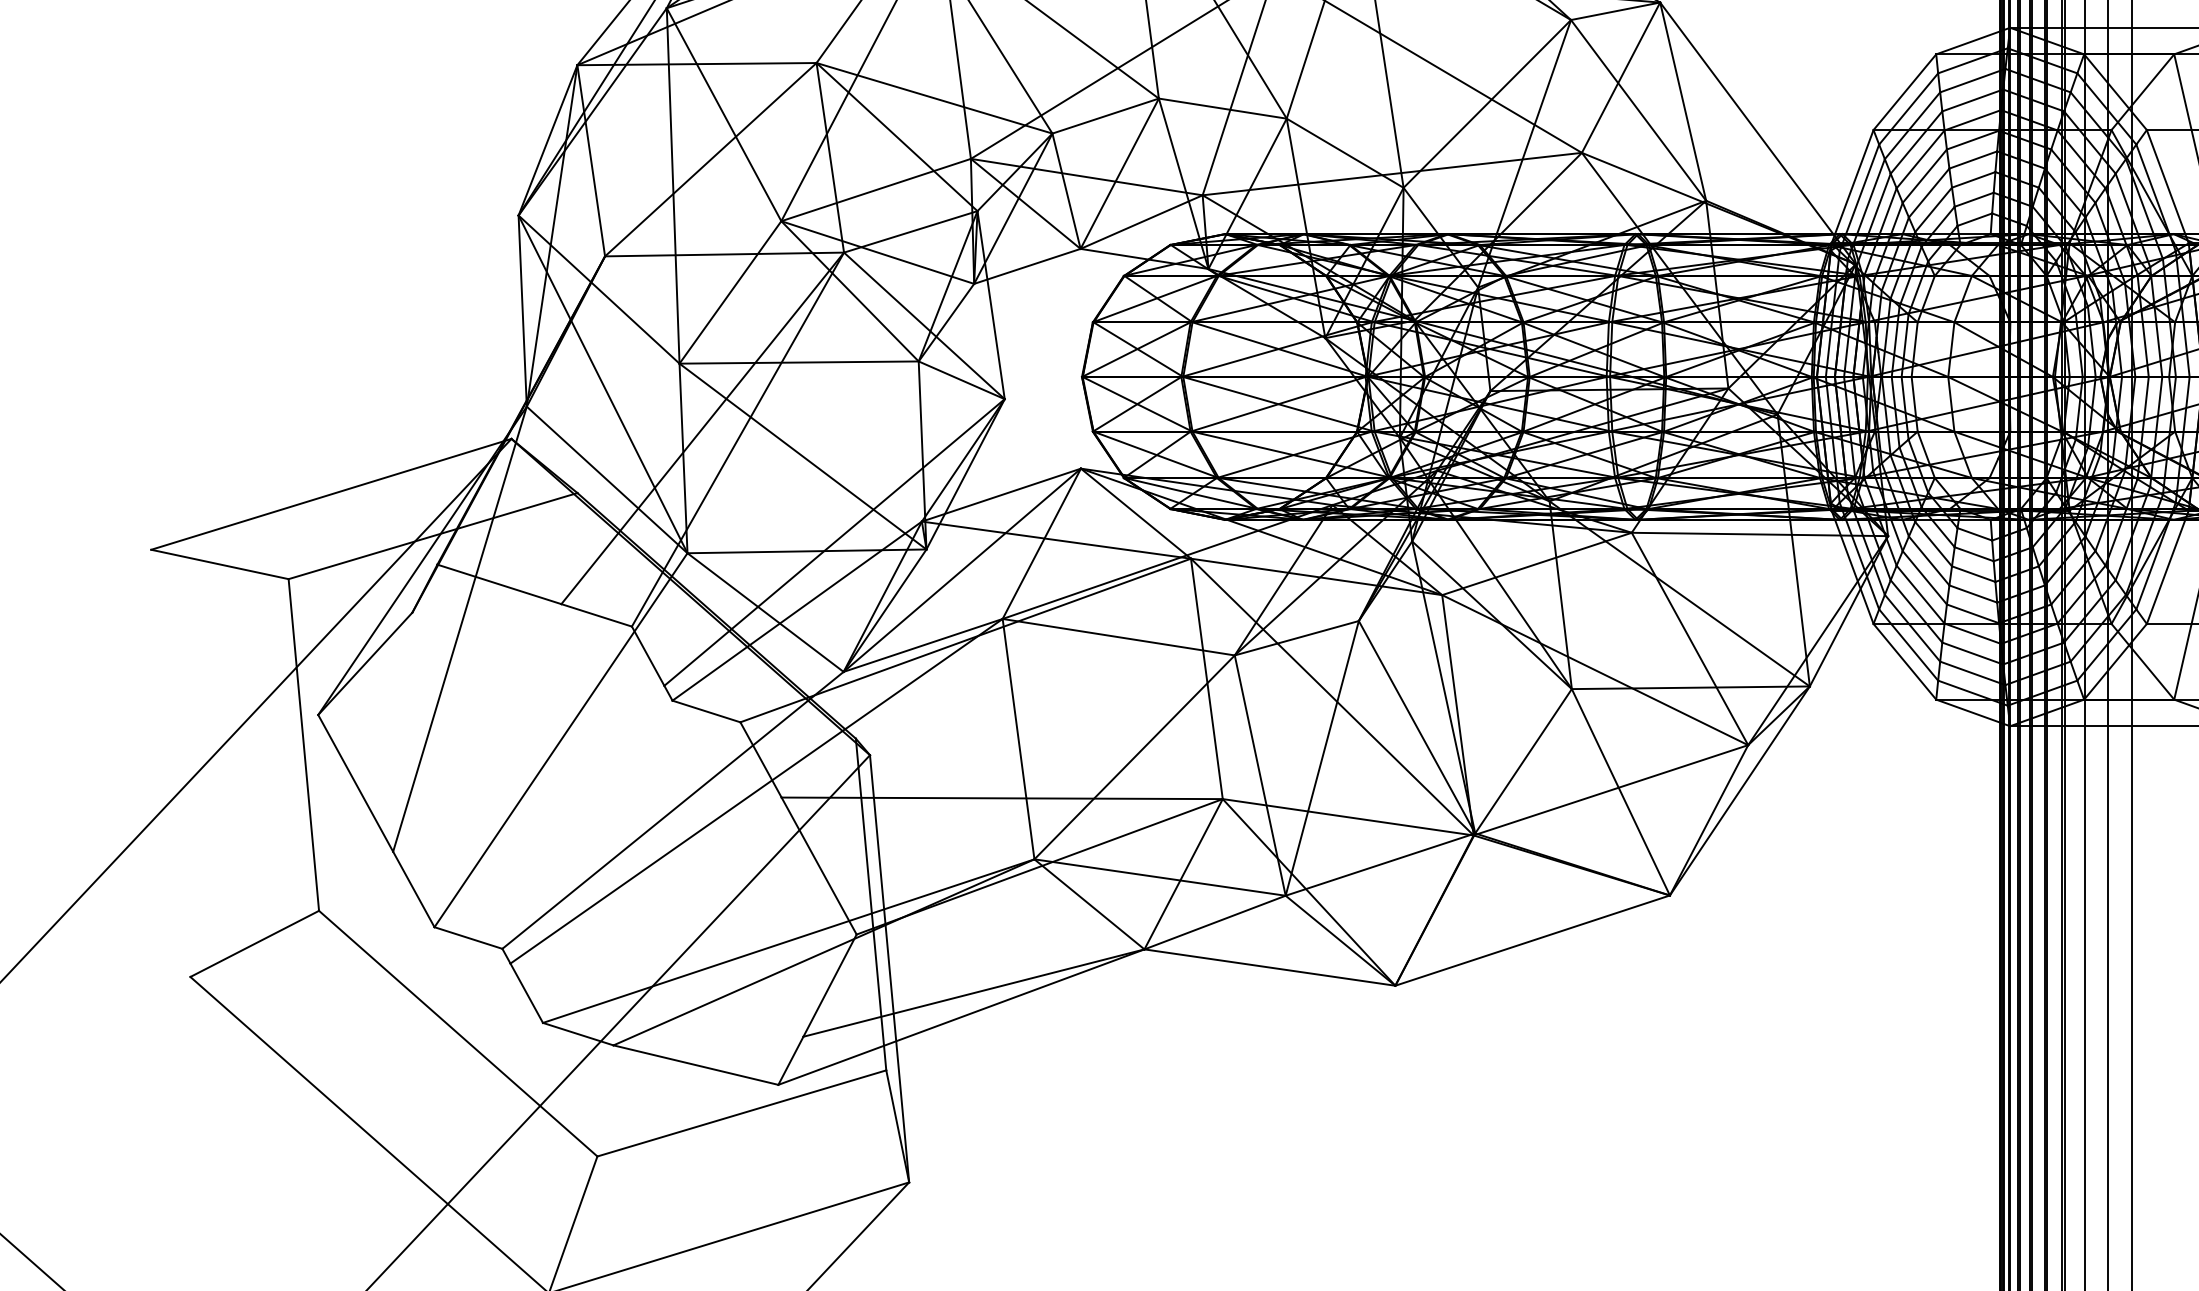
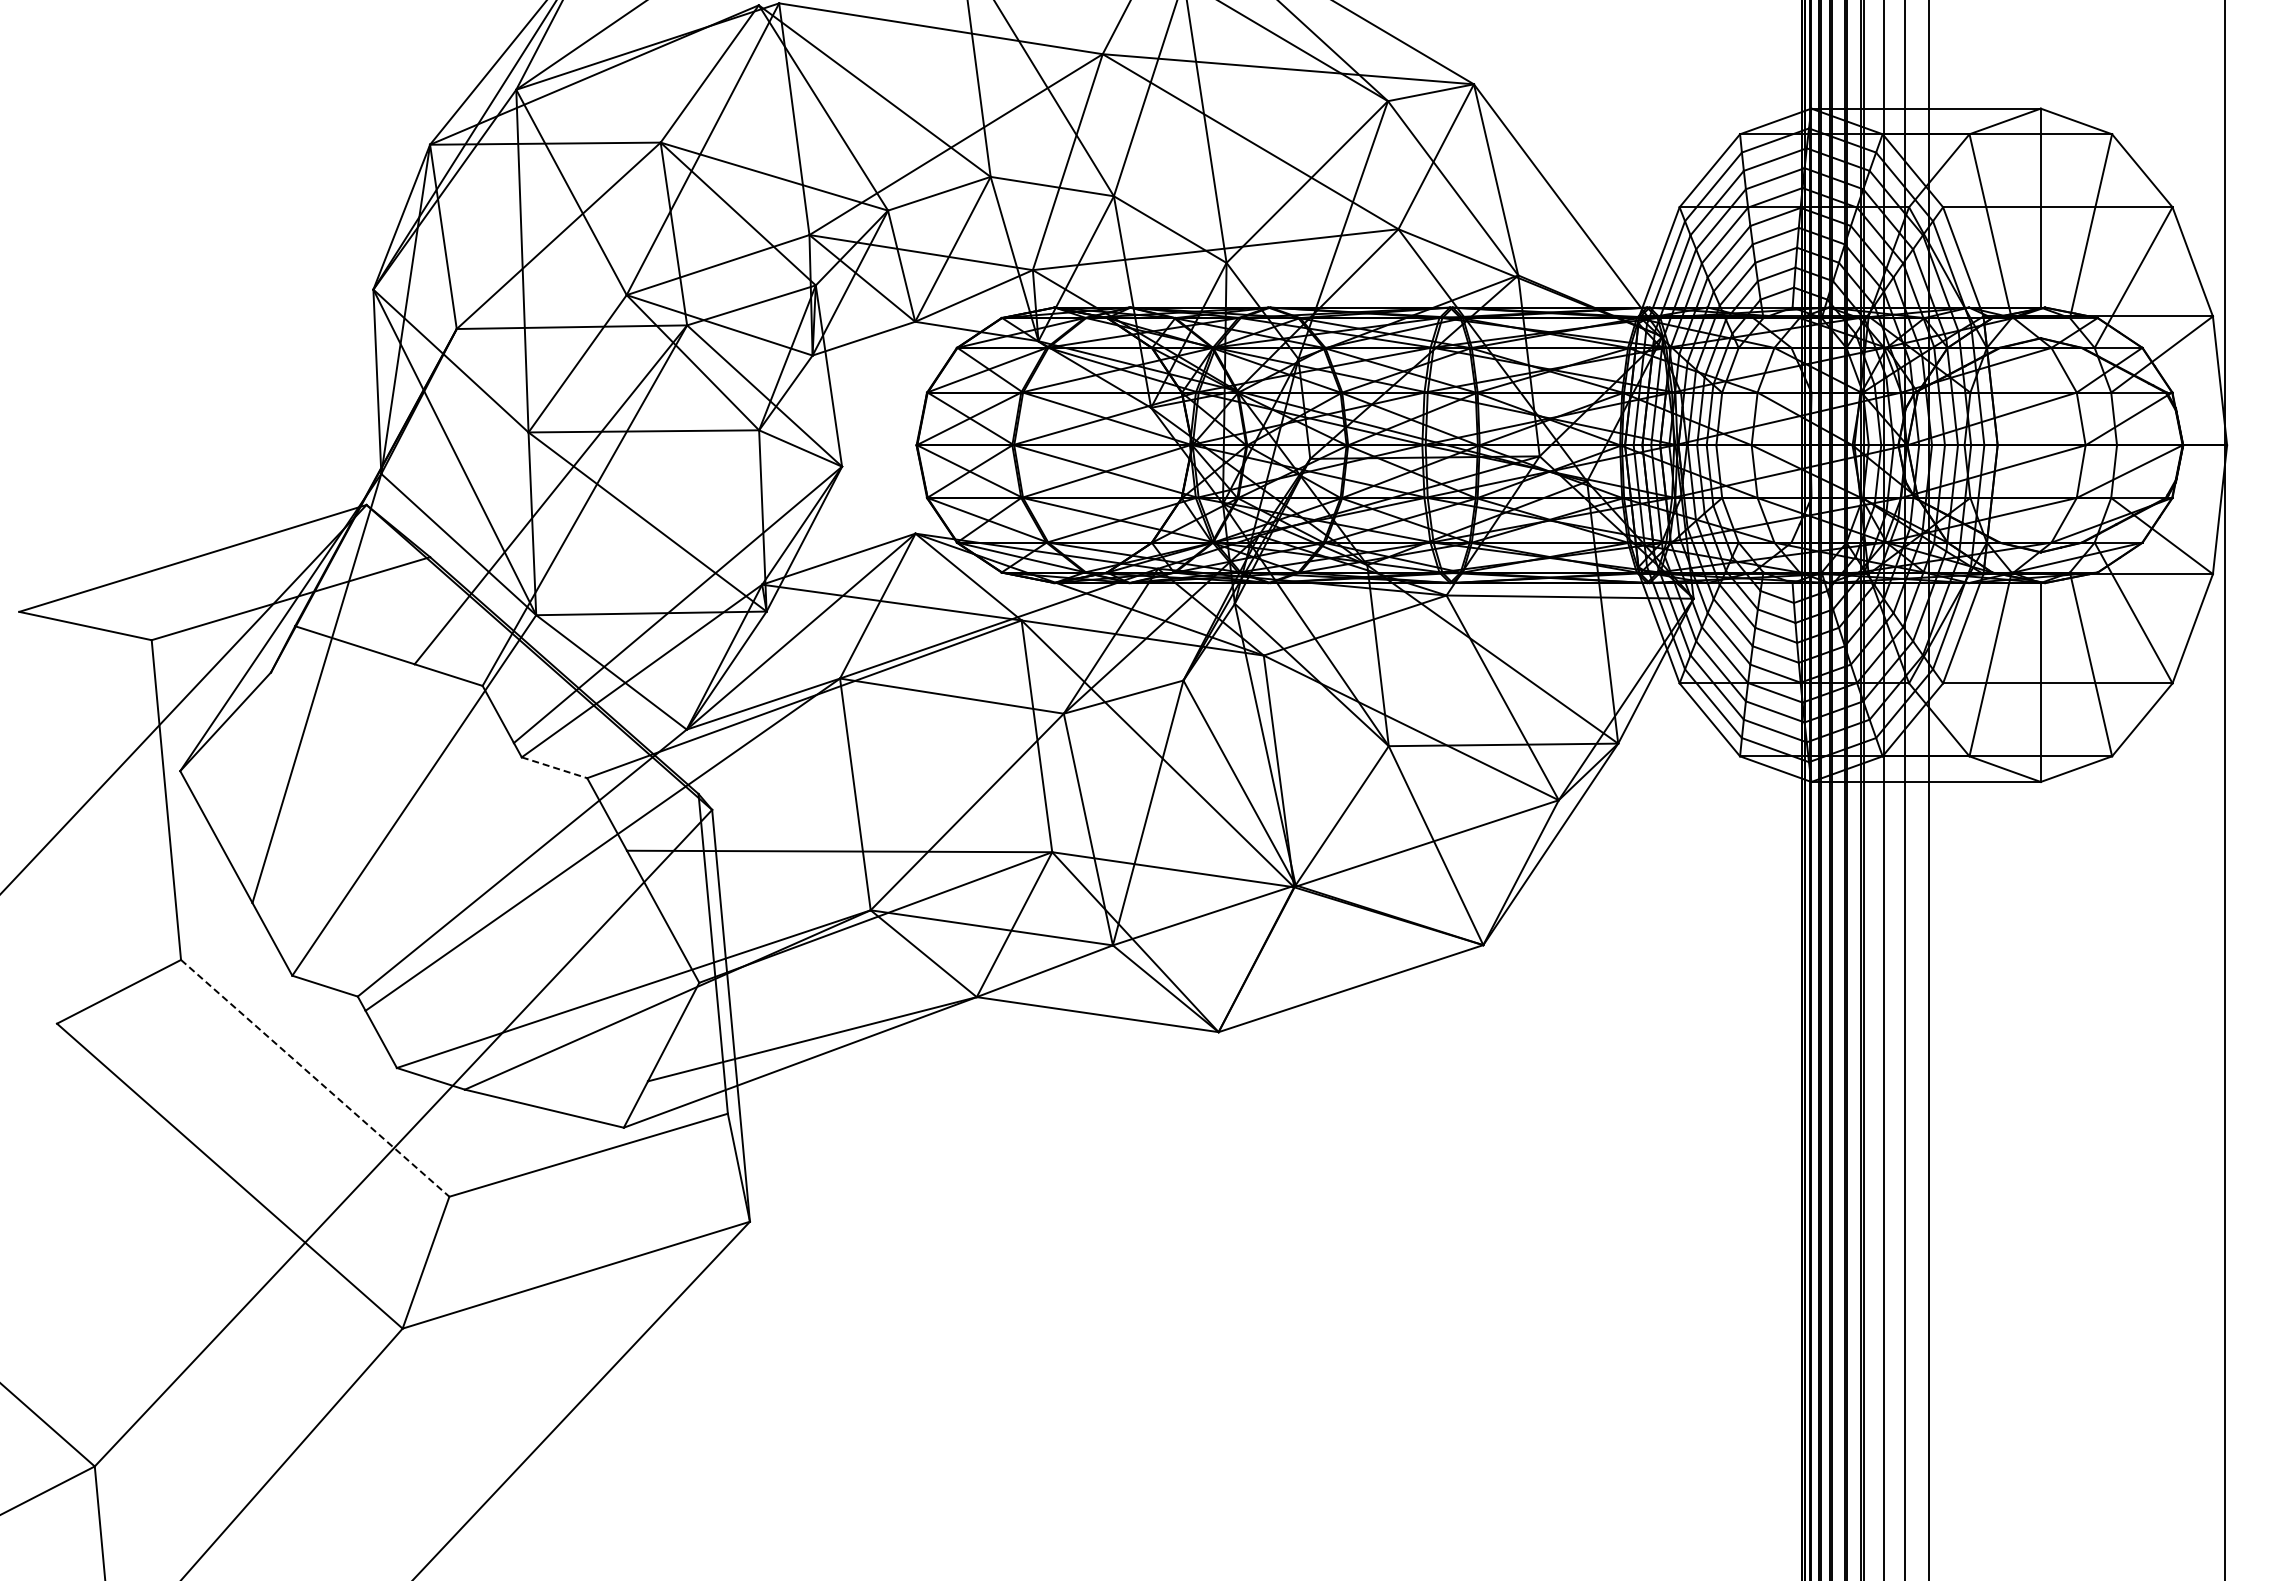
line: (706, 711) -> (554, 767), solid -> dashed
line: (458, 1033) -> (315, 1078), solid -> dashed

